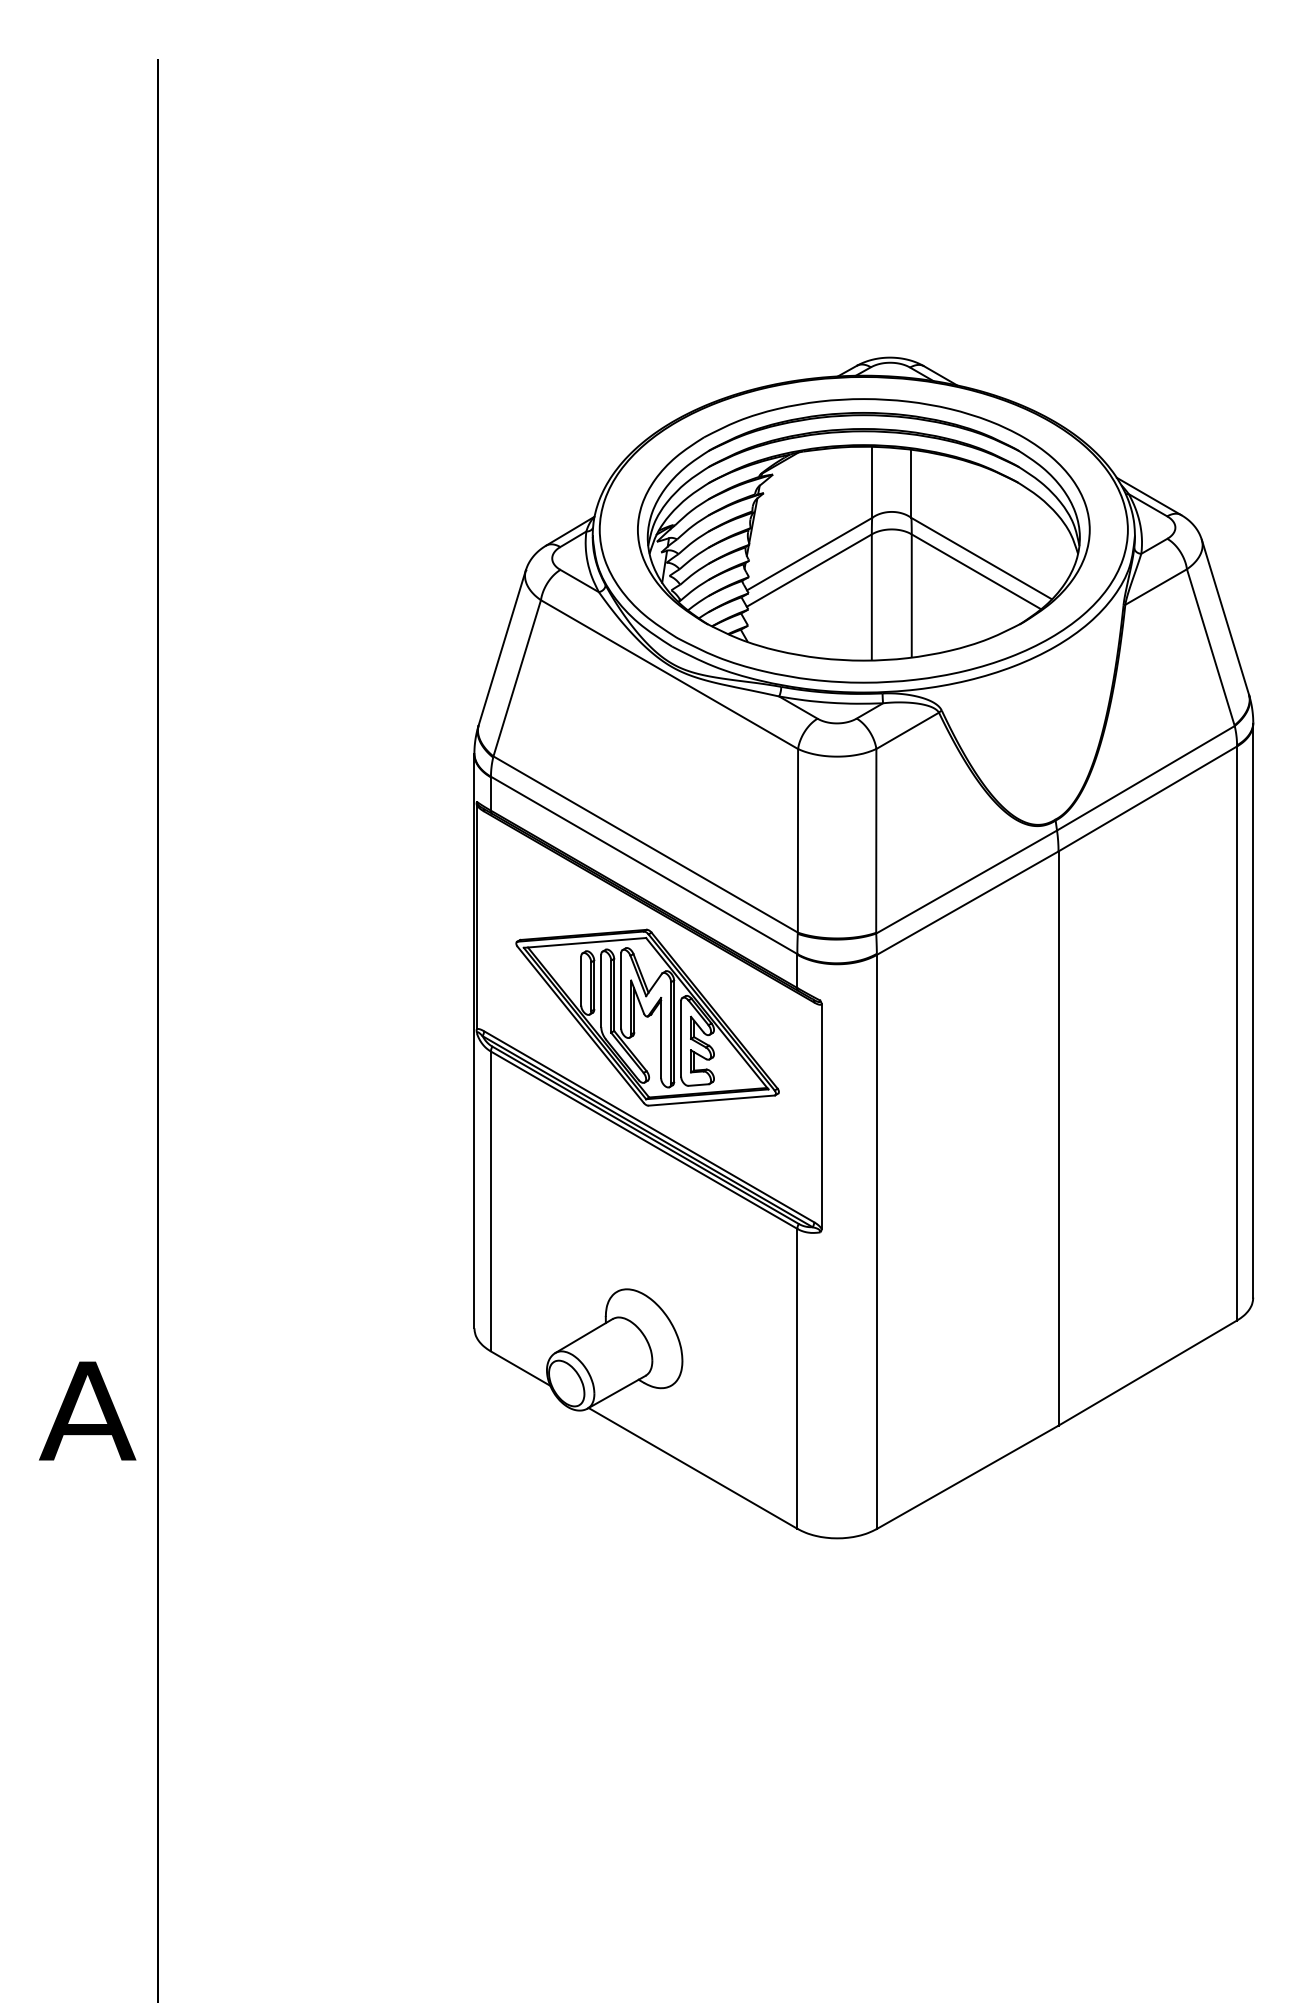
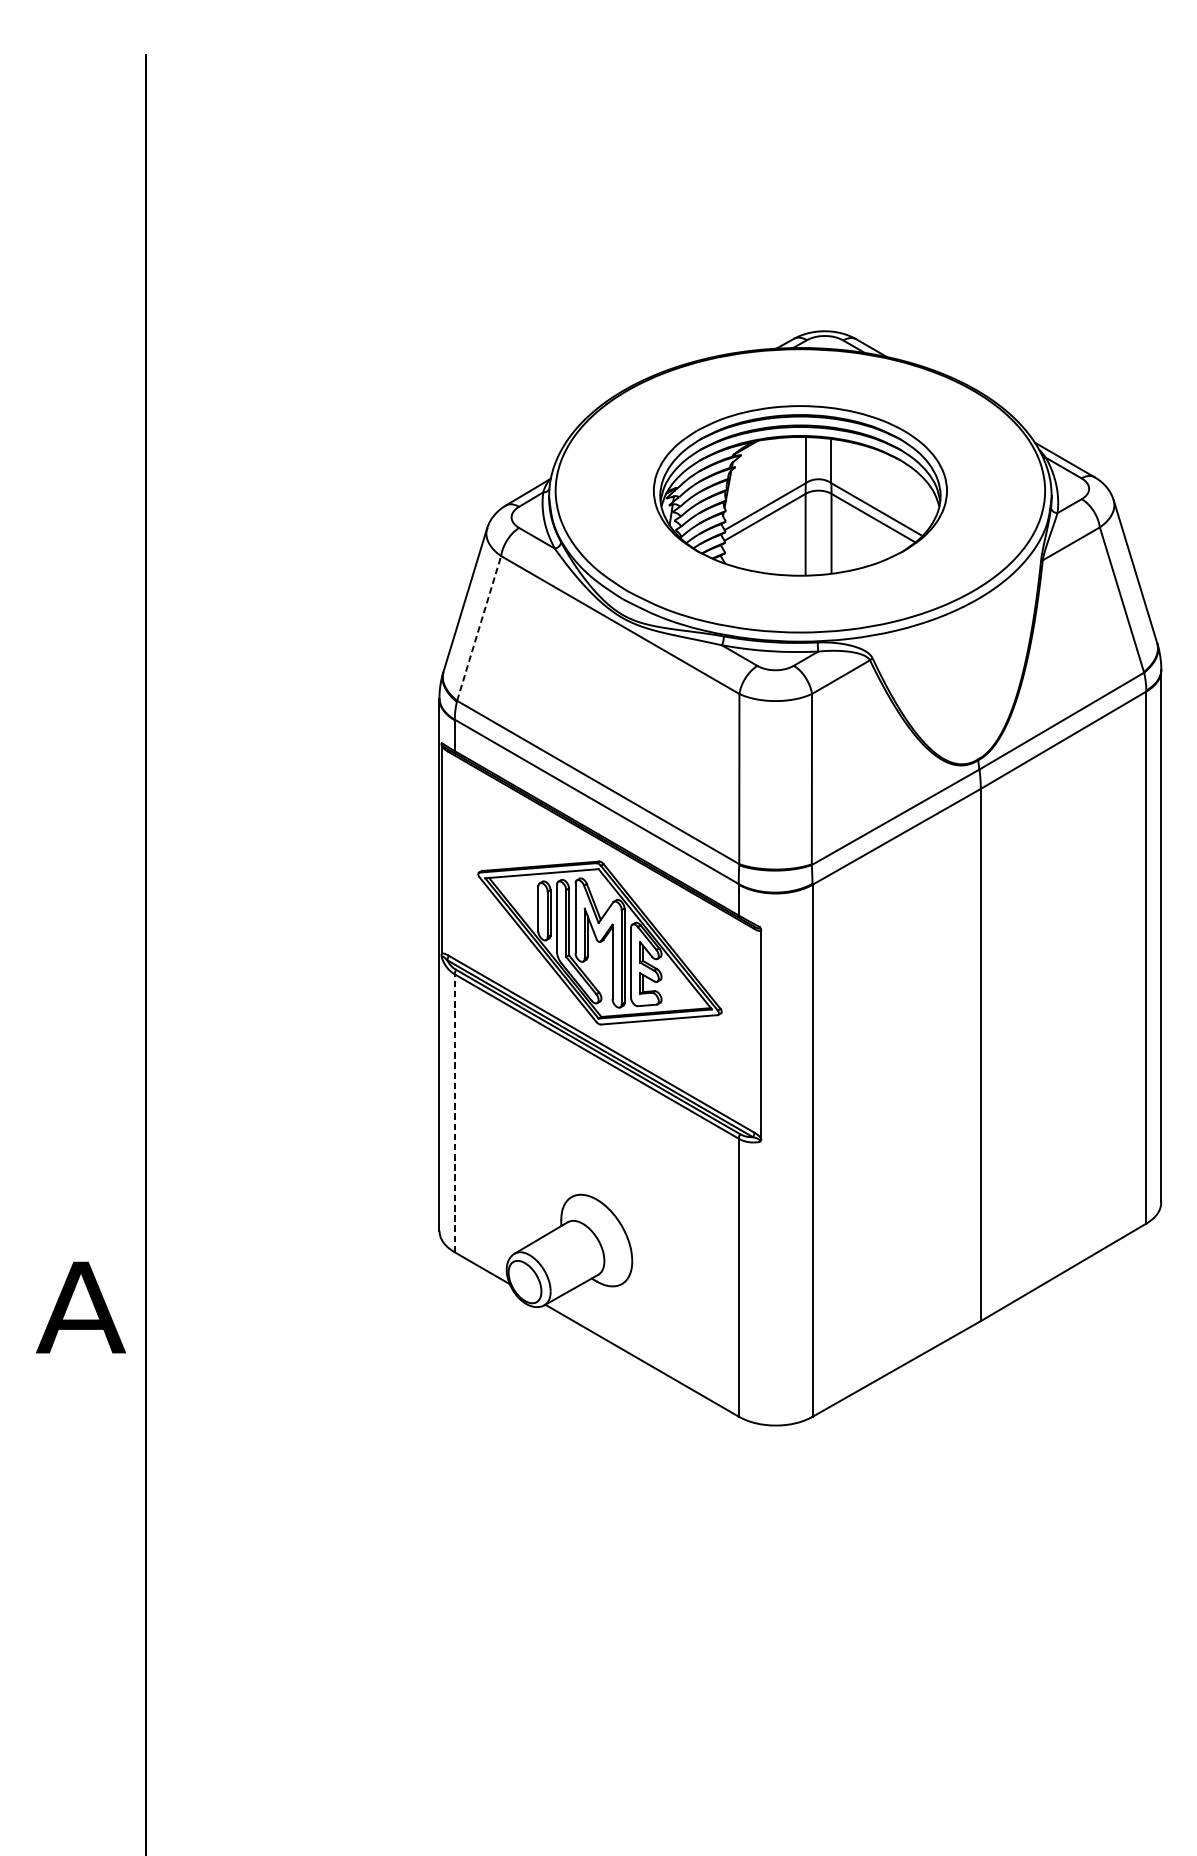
part: (863, 529) -> (800, 490), size x0.7
line: (517, 678) -> (479, 628), solid -> dashed
line: (490, 1201) -> (454, 1113), solid -> dashed

